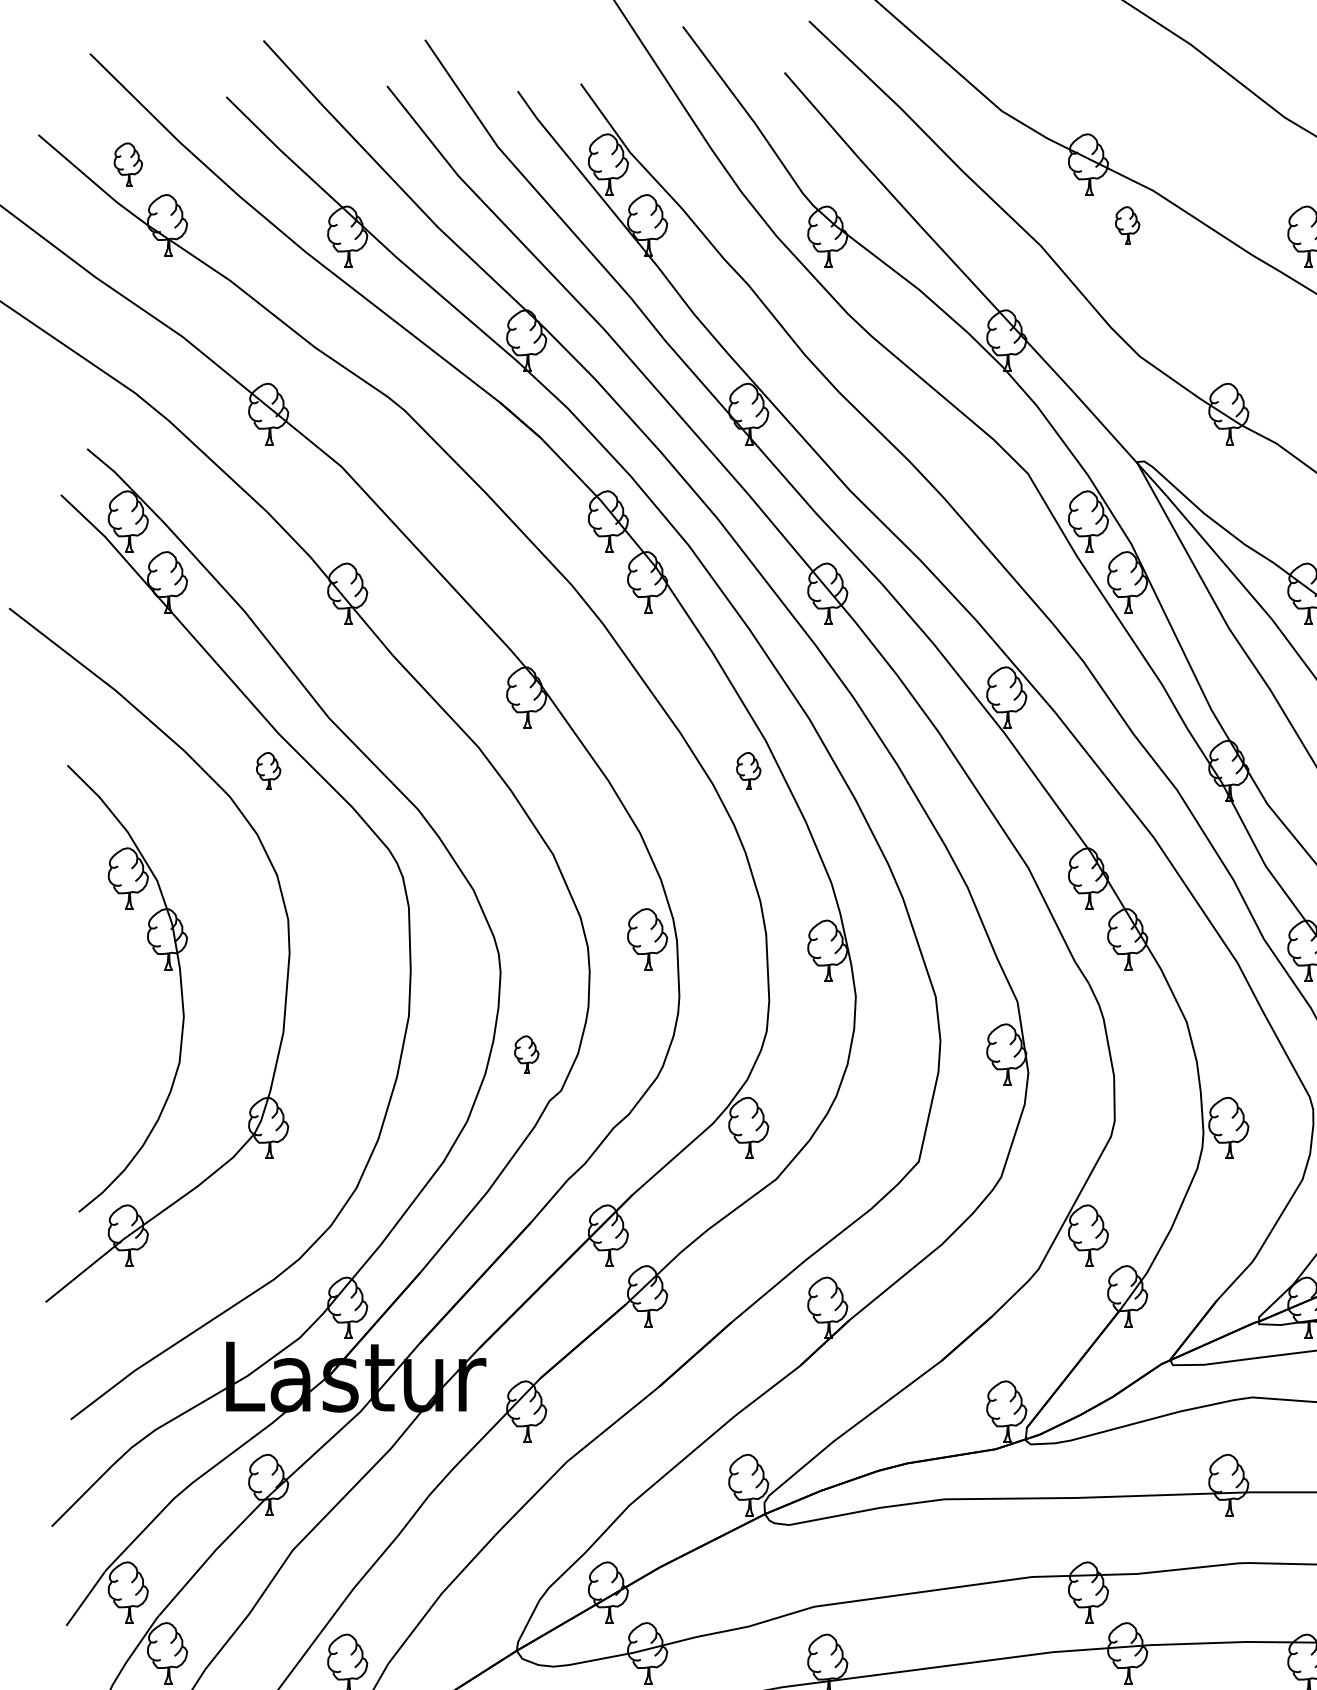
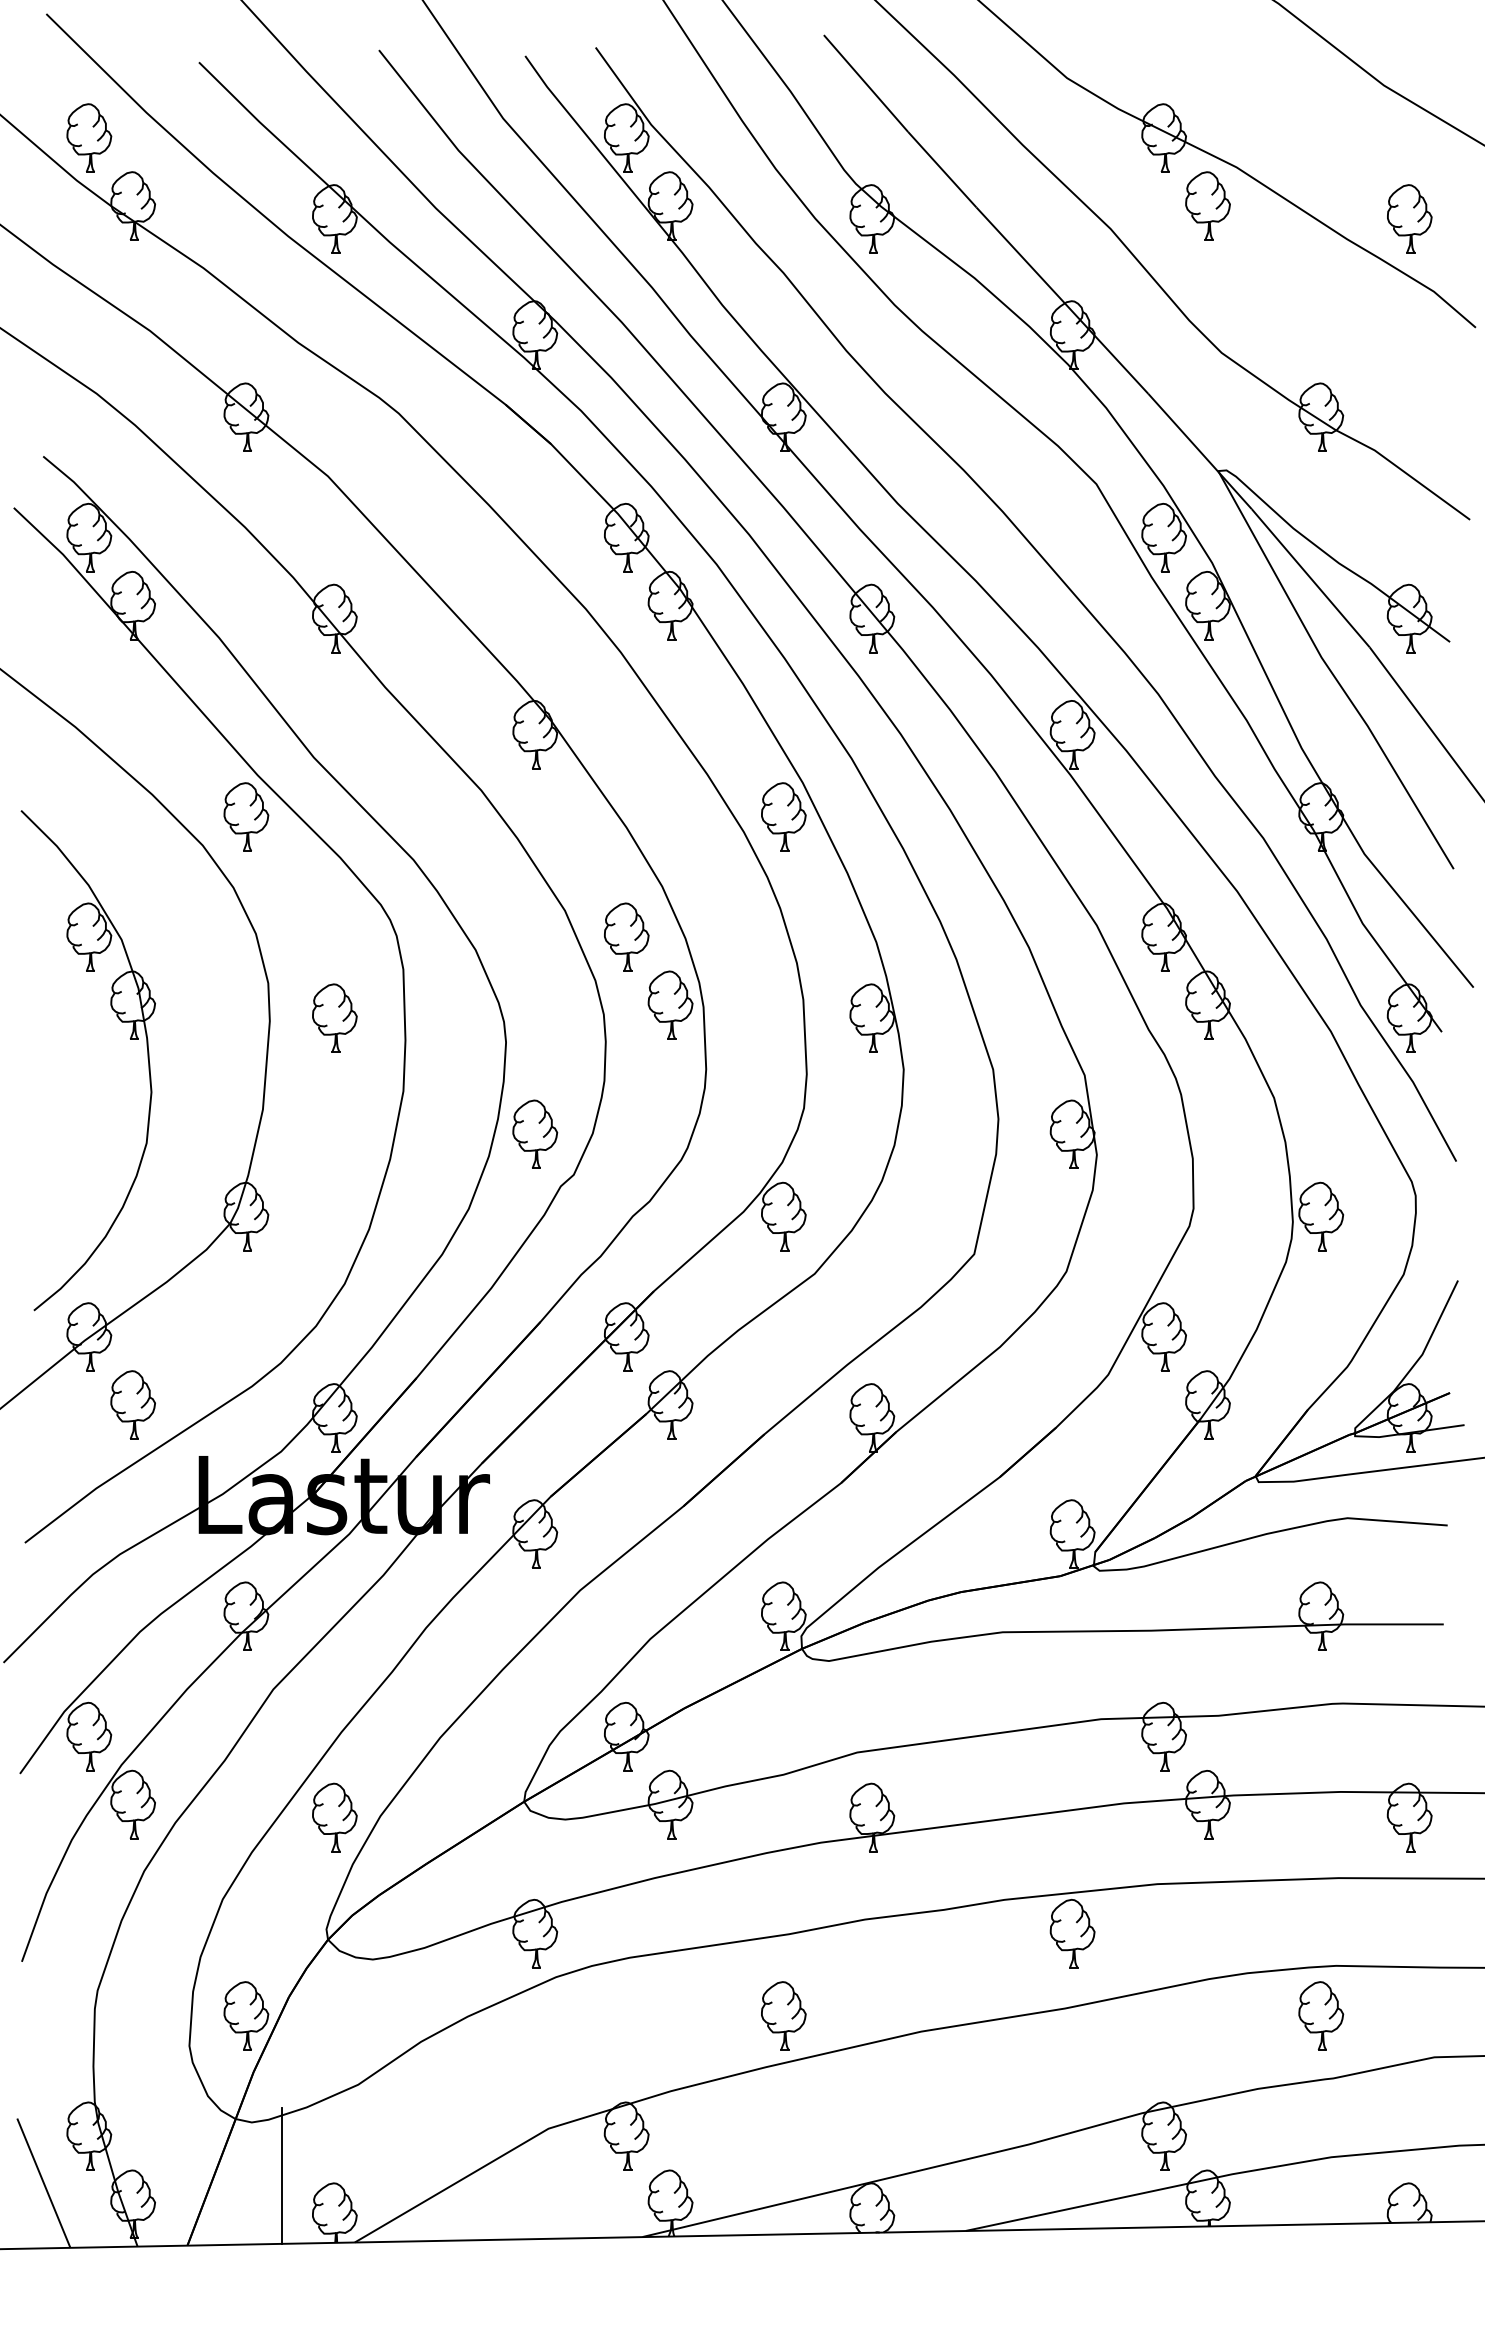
part: (128, 164) -> (89, 137), size x1.43
part: (1127, 224) -> (1207, 205), size x1.67
part: (268, 770) -> (246, 816), size x1.67
part: (748, 770) -> (783, 816), size x1.67
part: (608, 877) -> (626, 936), added
part: (347, 950) -> (334, 1017), added
part: (526, 1053) -> (535, 1133), size x1.67
part: (166, 1295) -> (132, 1404), added

